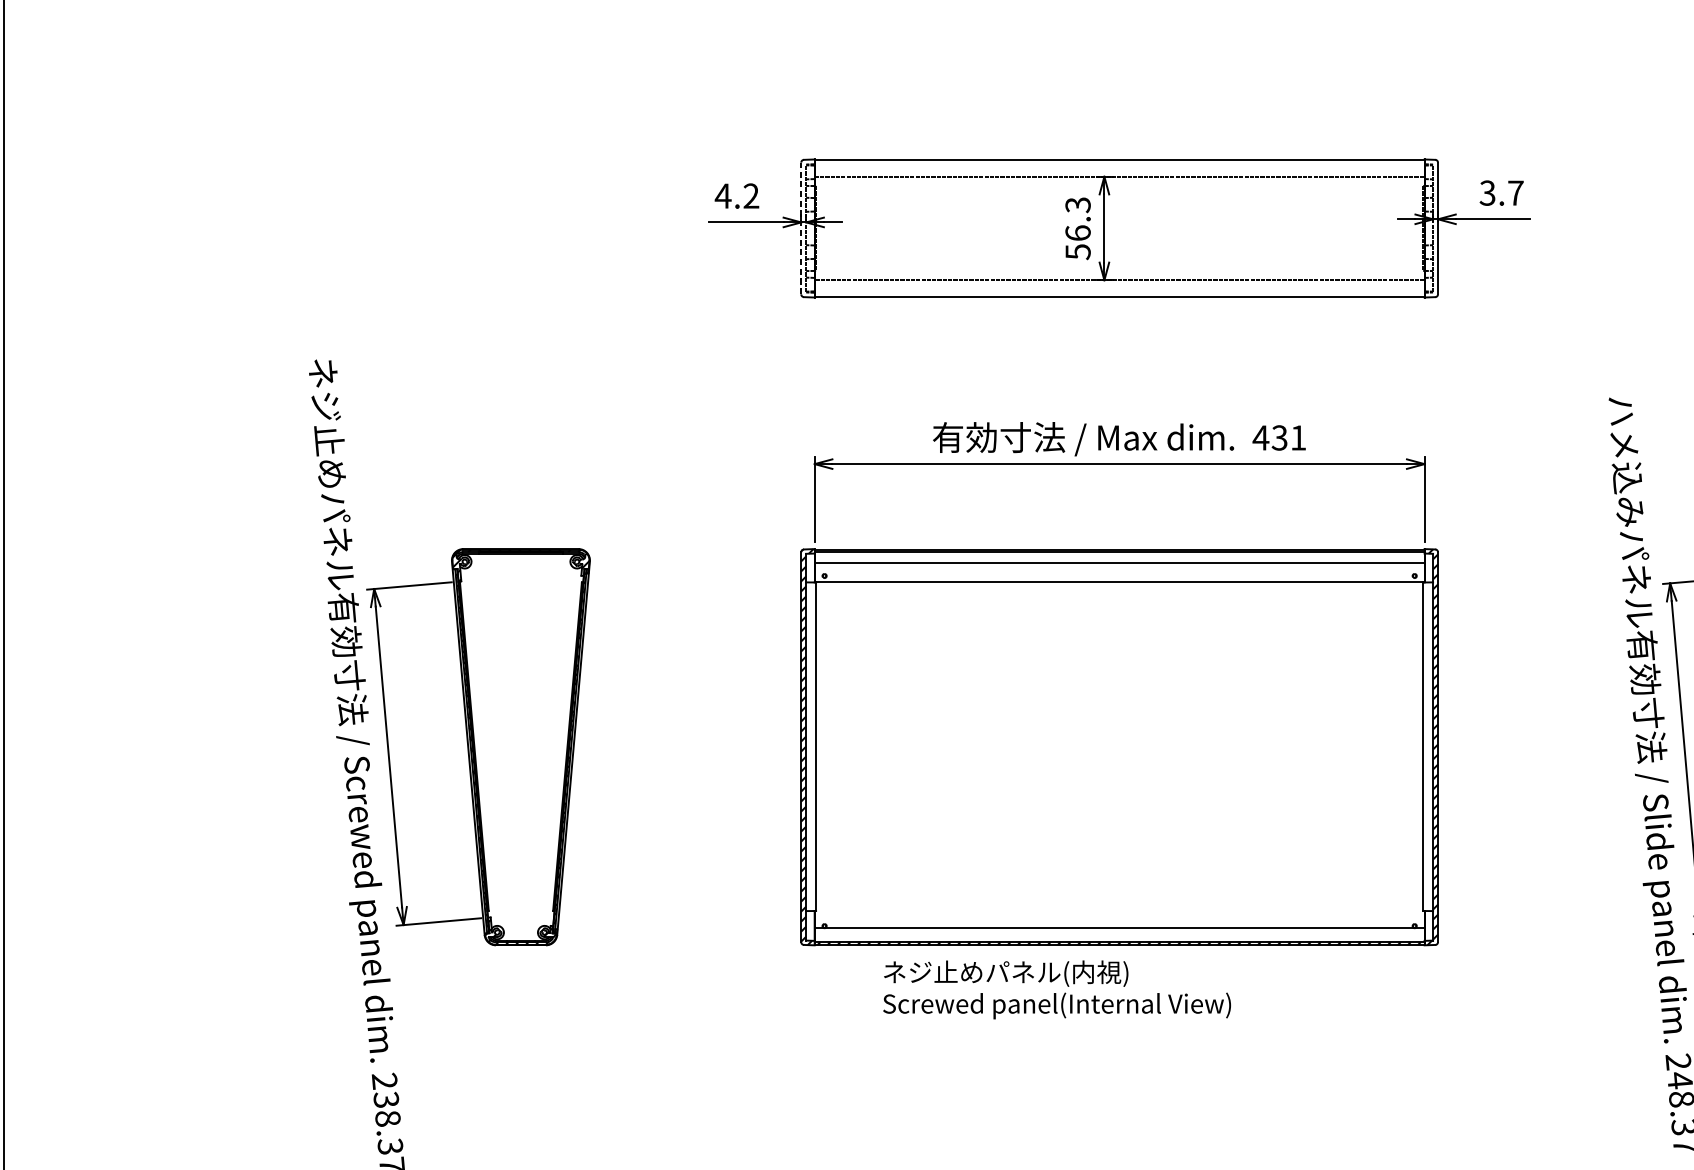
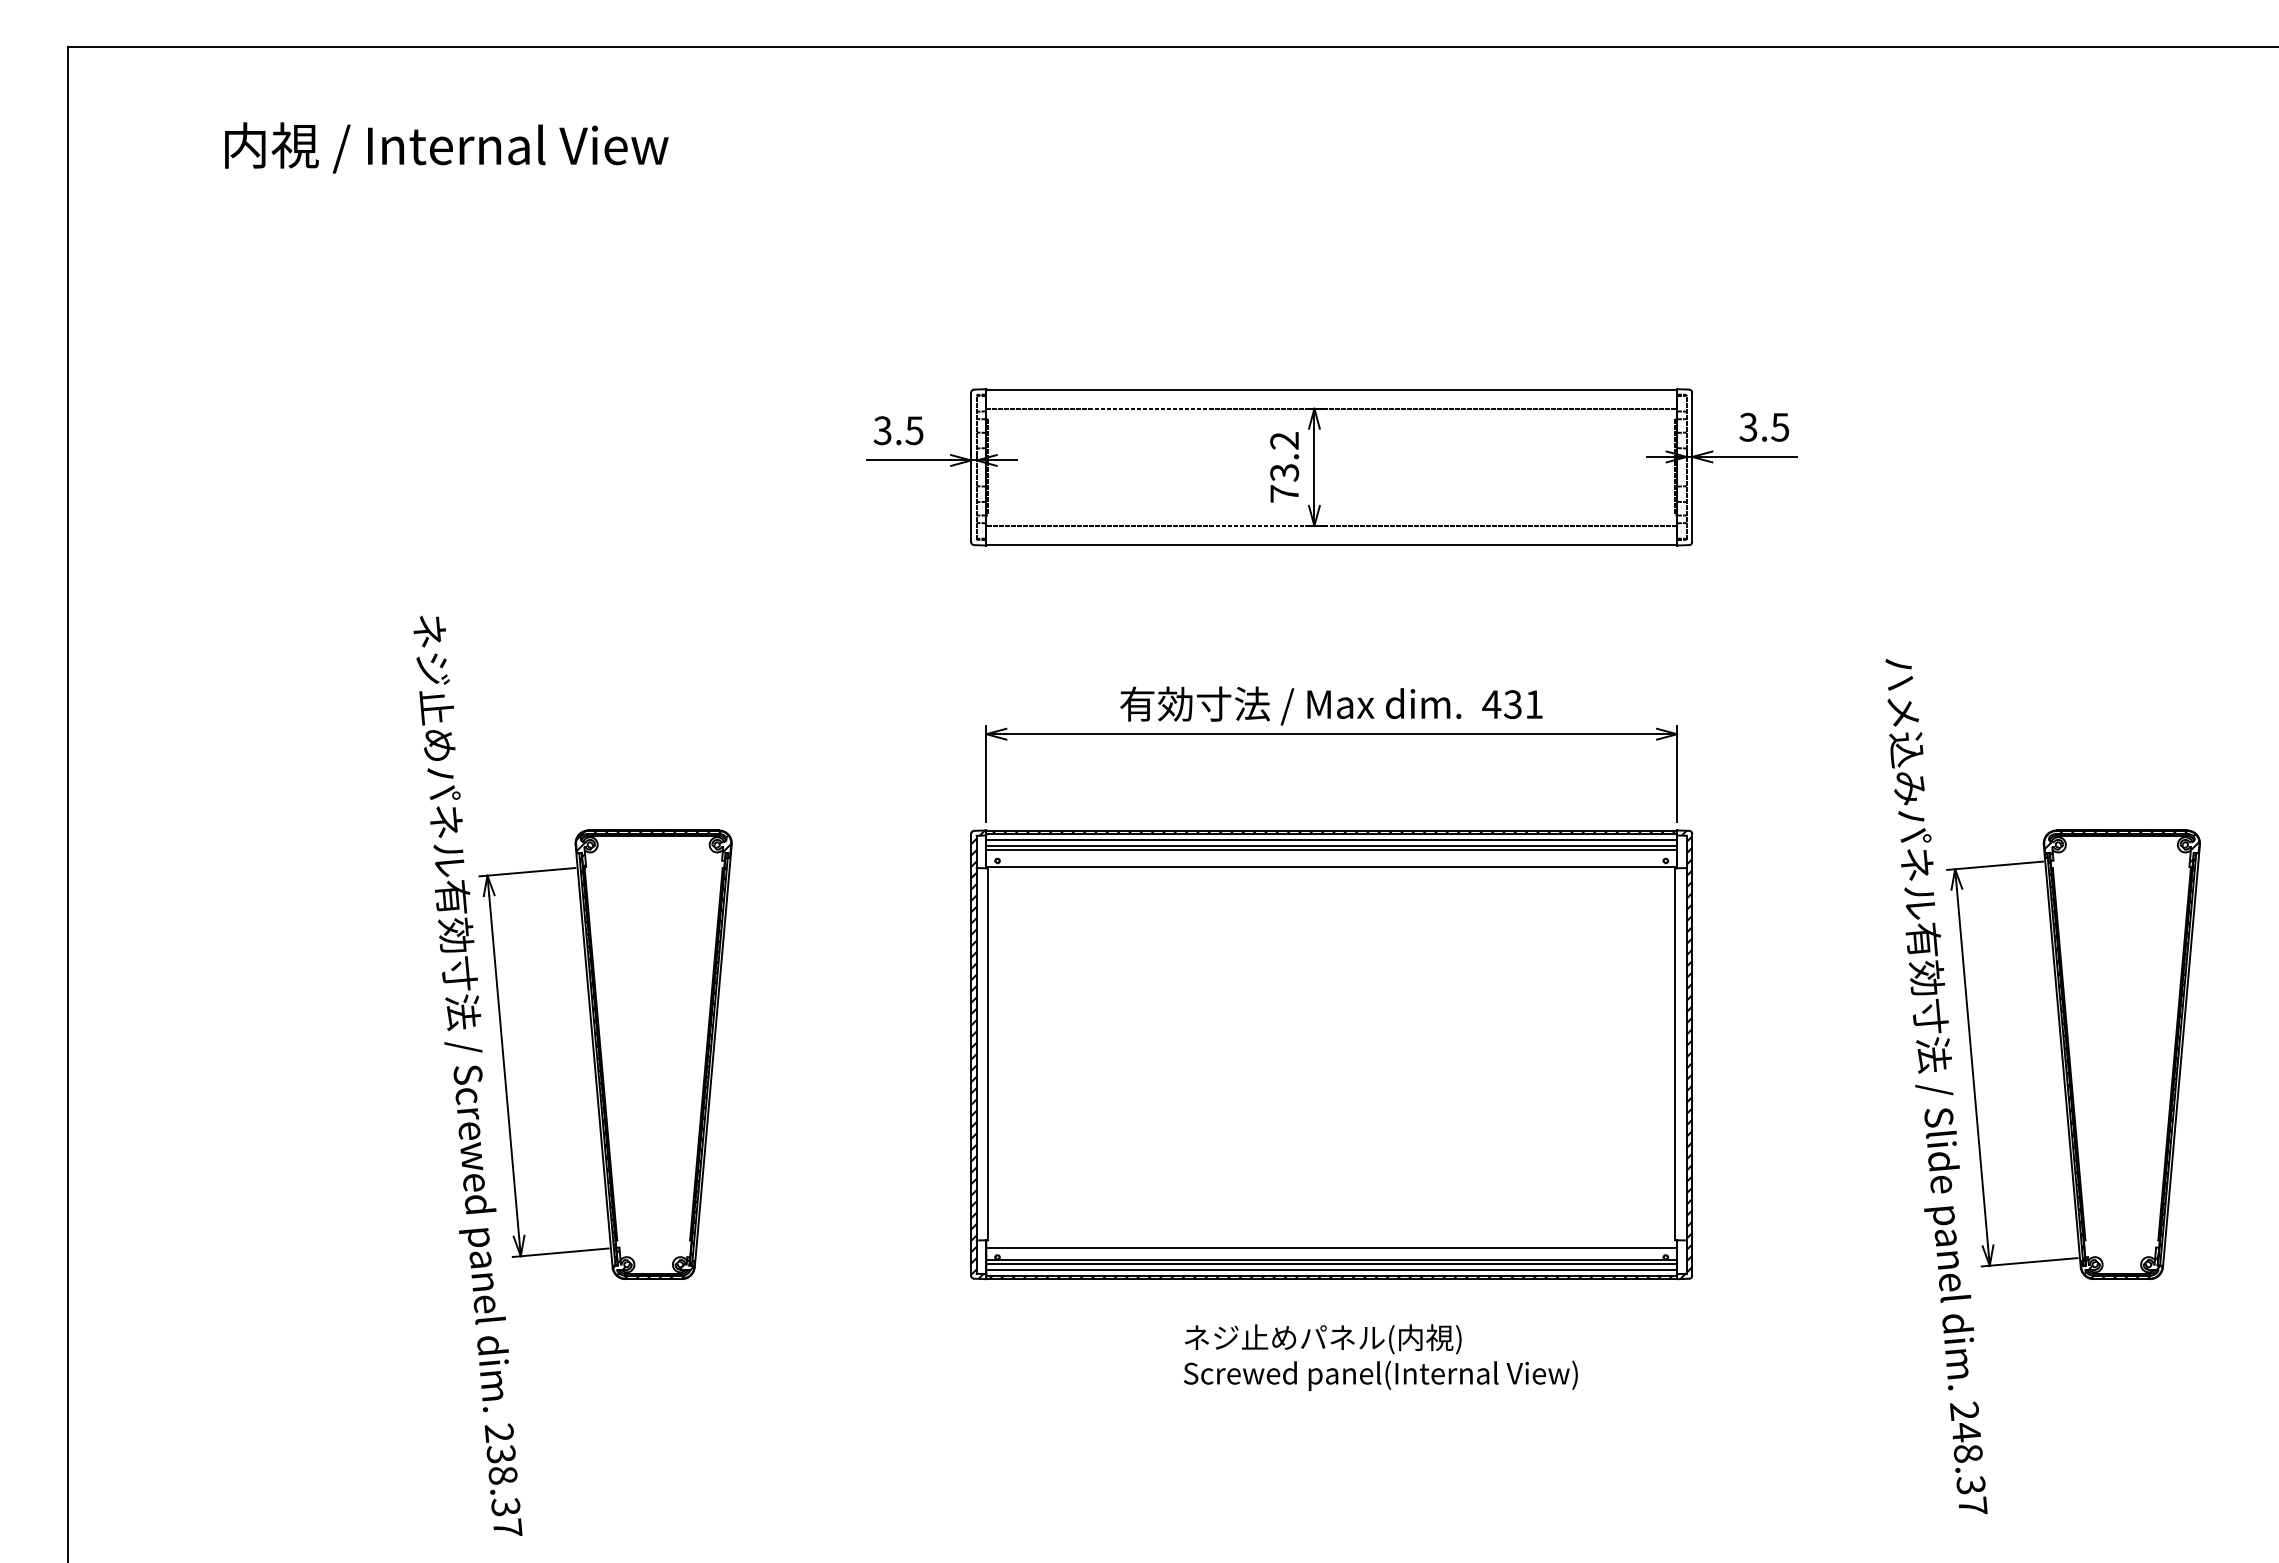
text: (1515, 193) -> (1780, 427), 3.7 -> 3.5
text: (737, 195) -> (898, 430), 4.2 -> 3.5
line: (801, 228) -> (971, 467), dashed -> solid
text: (1077, 228) -> (1284, 467), 56.3 -> 73.2
hatch: (1121, 550) -> (1333, 832), added
line: (1119, 557) -> (1331, 839), added
line: (1119, 565) -> (1331, 849), added
line: (1119, 917) -> (1331, 1247), added
line: (1119, 931) -> (1331, 1263), added
line: (1119, 936) -> (1331, 1269), added
text: (1056, 989) -> (1380, 1357), moved

